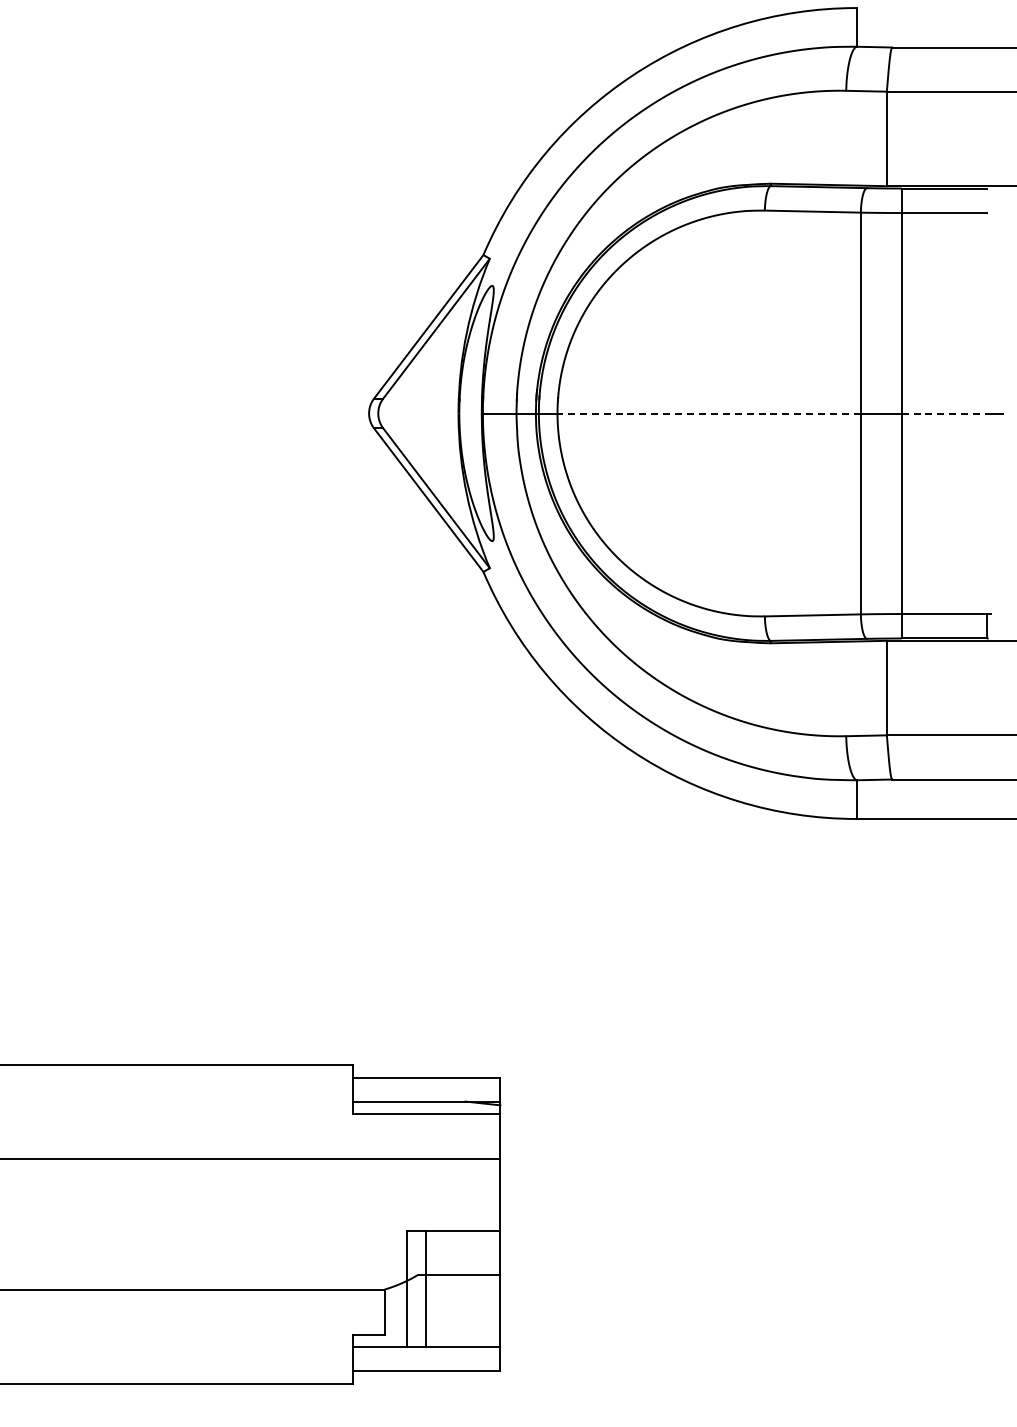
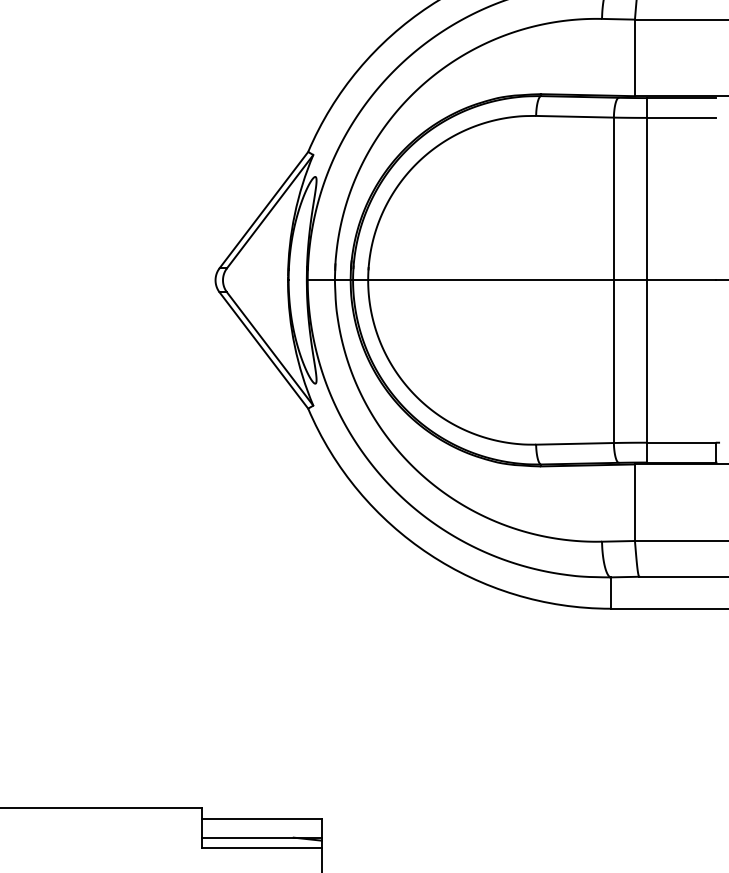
line: (709, 413) -> (491, 280), dashed -> solid
line: (944, 413) -> (681, 280), dashed -> solid

